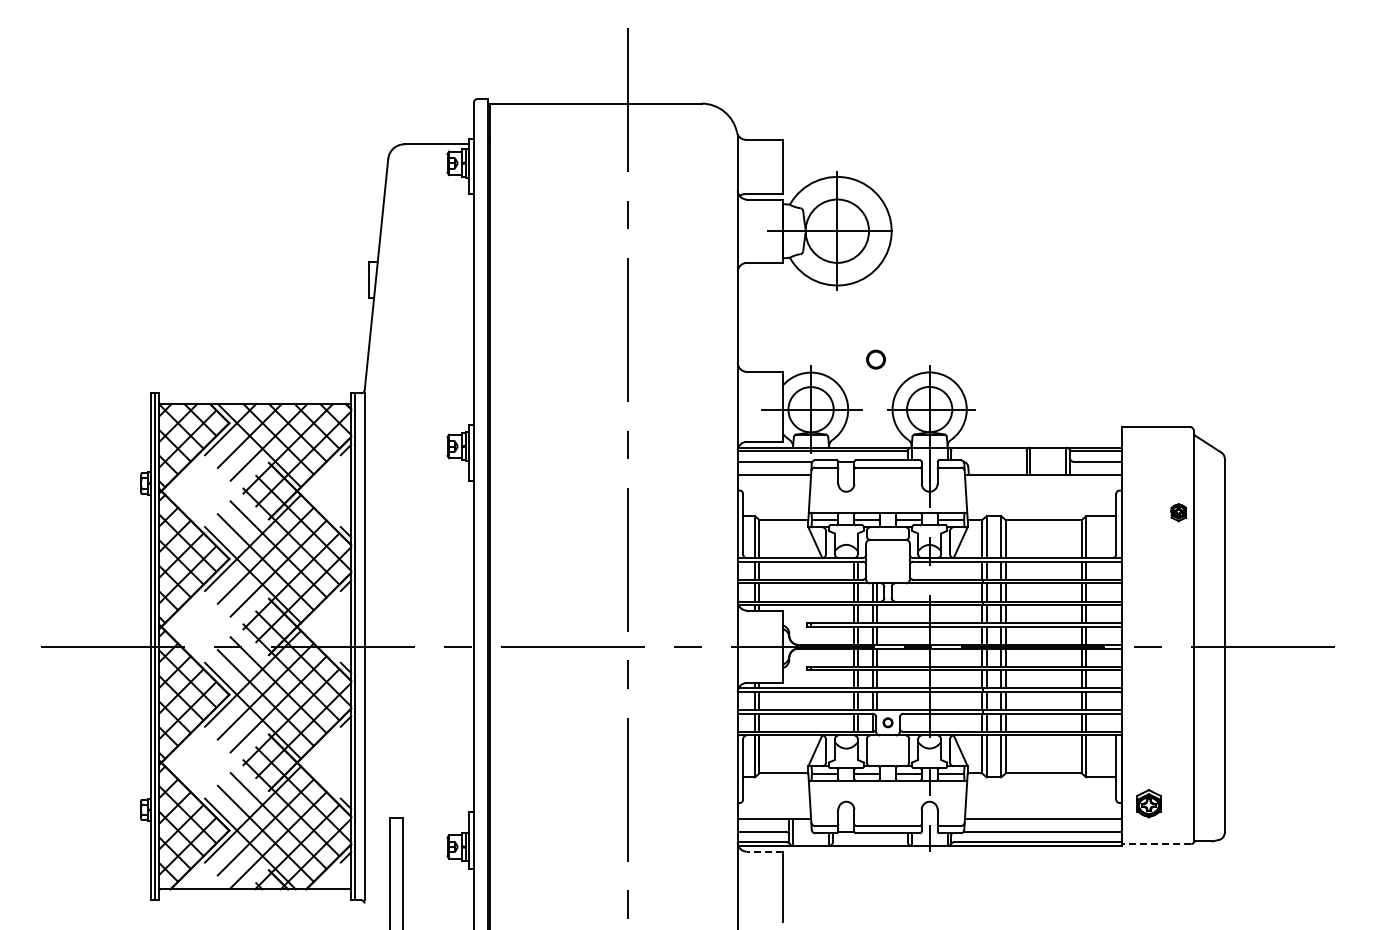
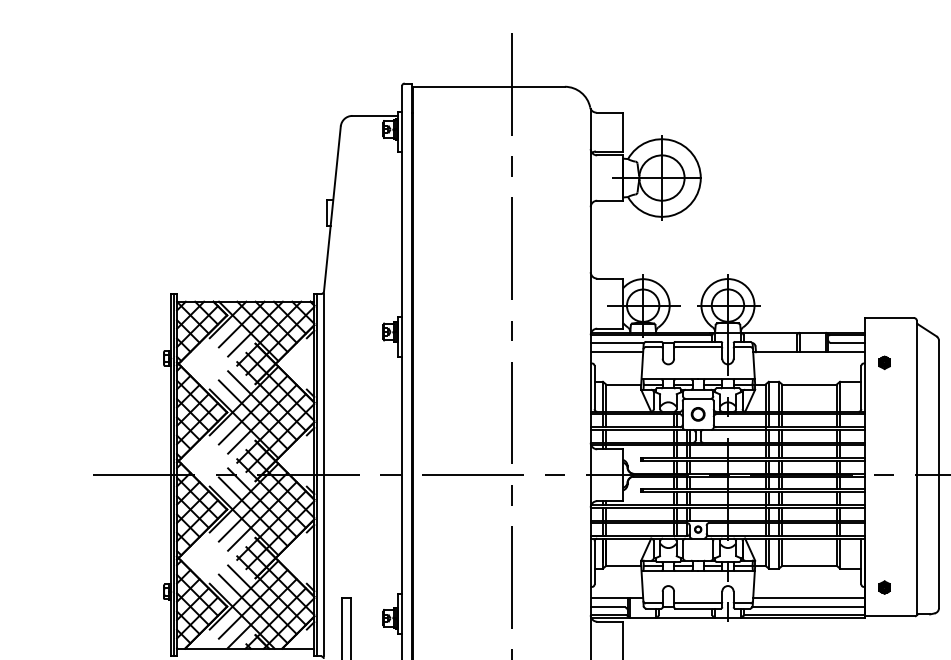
circle: (875, 359) -> (697, 414), moved
part: (1178, 512) -> (884, 362), moved
part: (1148, 803) -> (884, 587), size x0.62
line: (1156, 844) -> (890, 616), dashed -> solid
line: (764, 851) -> (609, 621), dashed -> solid

